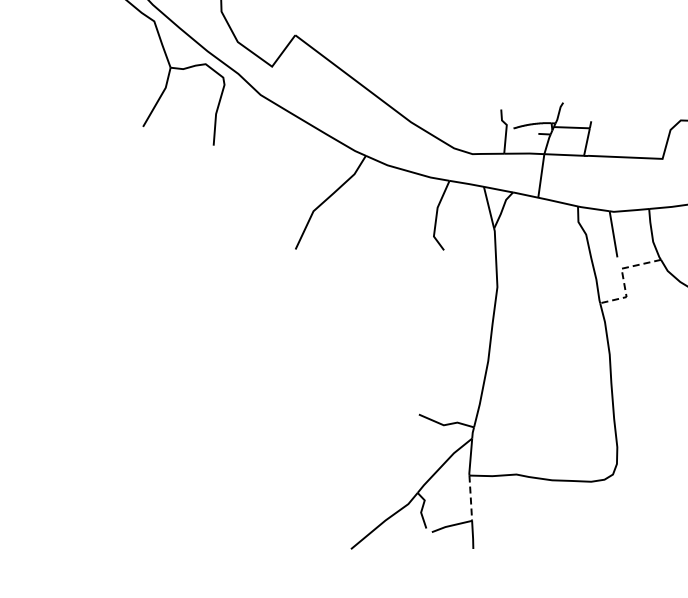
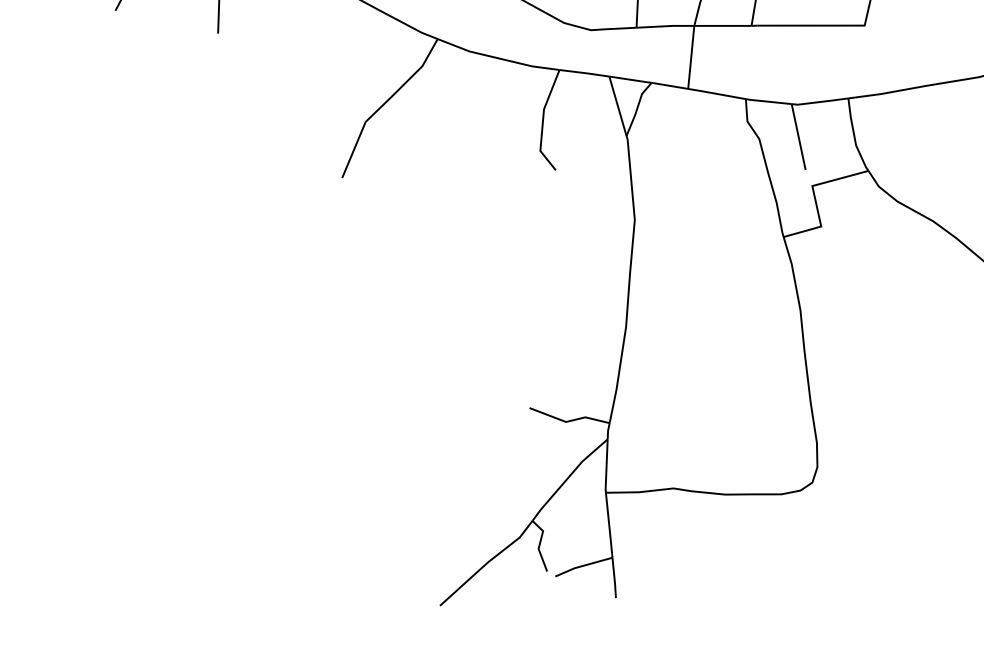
line: (622, 276) -> (814, 197), dashed -> solid
line: (470, 499) -> (608, 527), dashed -> solid

